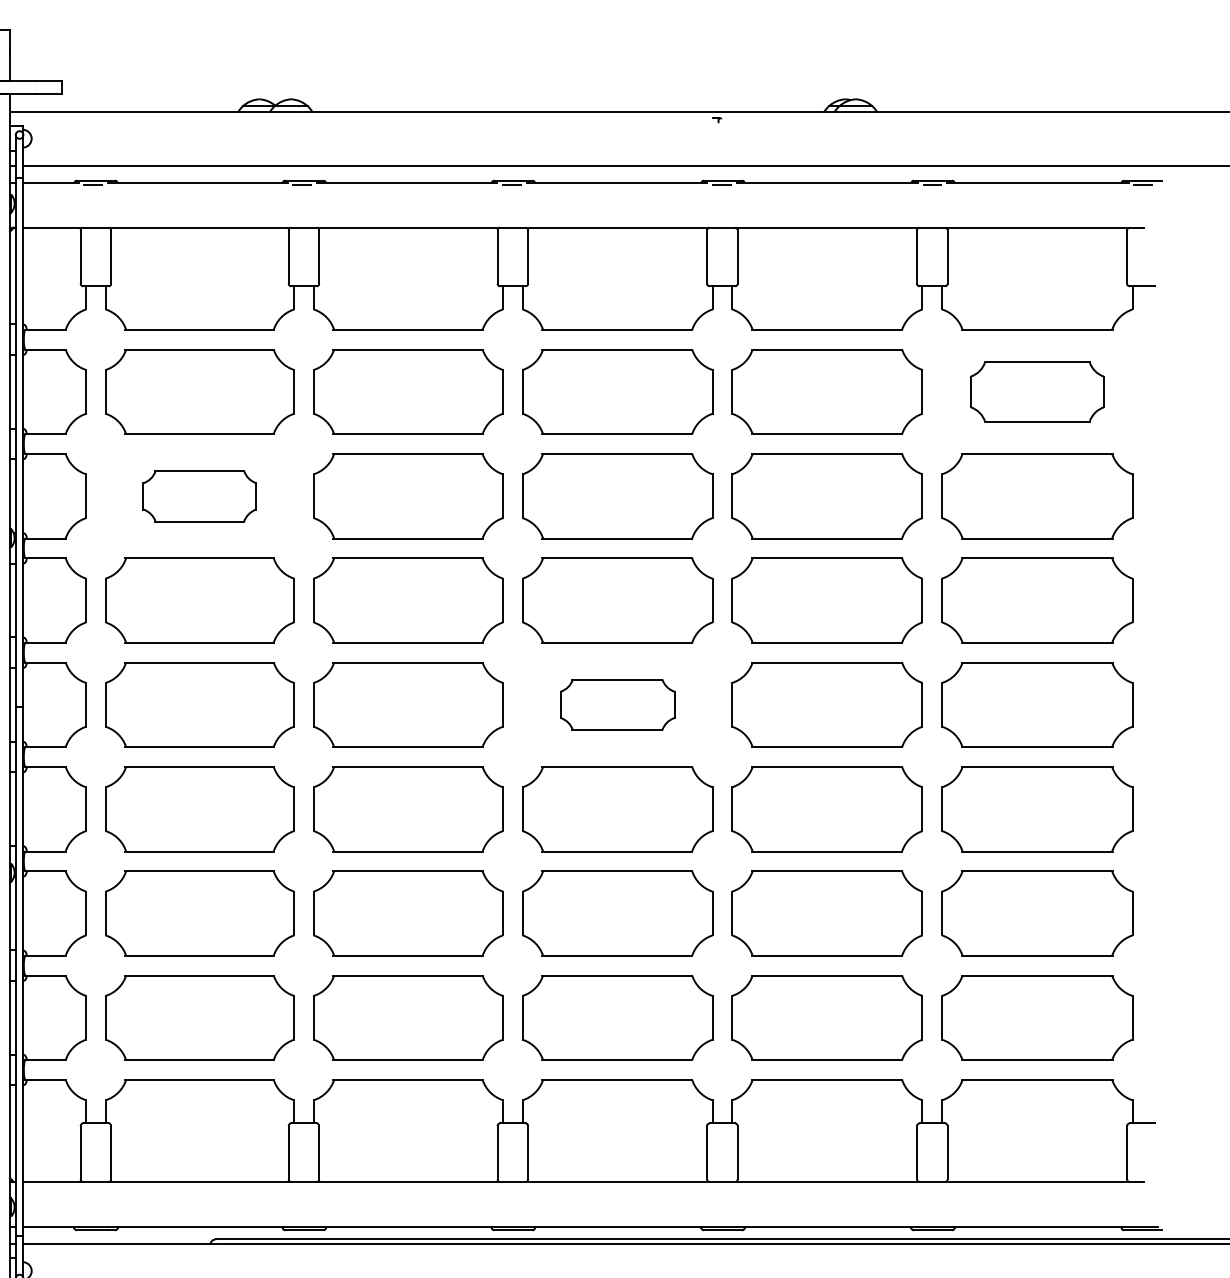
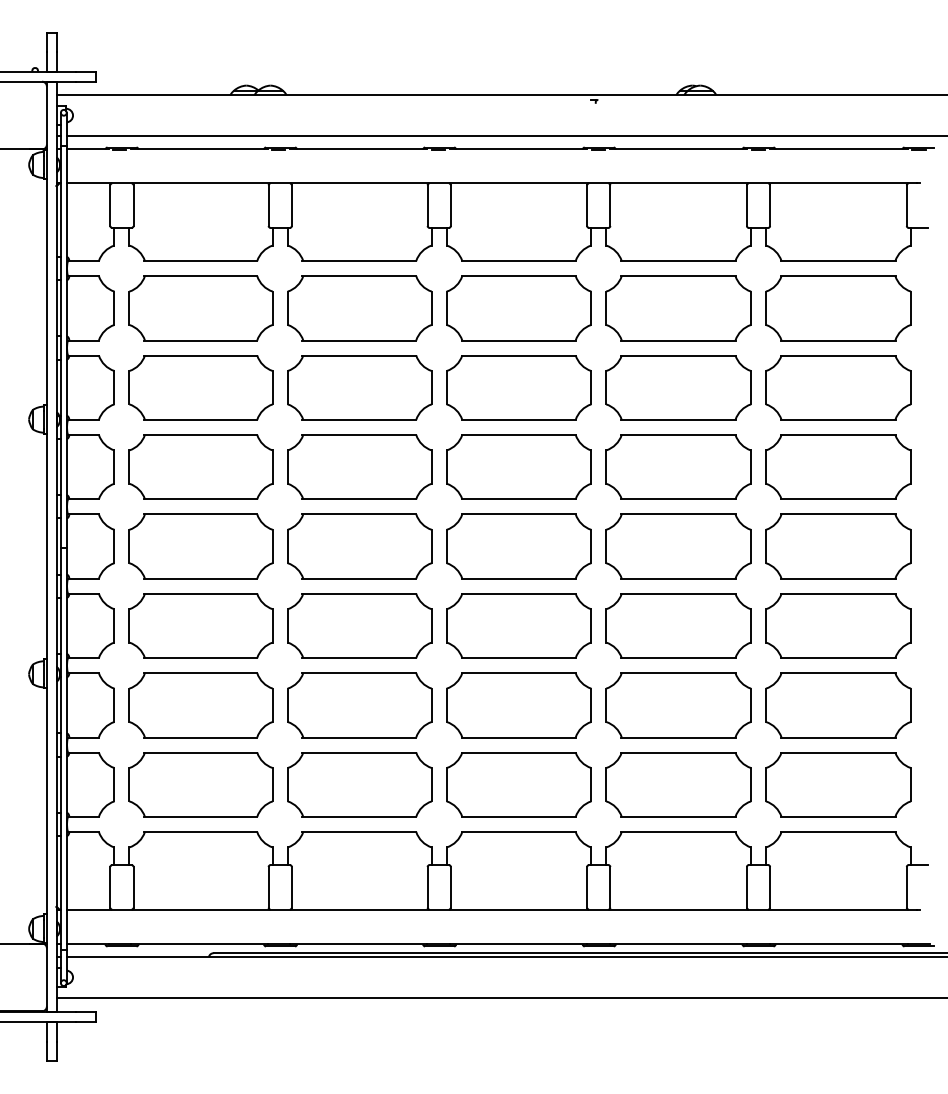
part: (1037, 392) -> (838, 308), size x1.43
part: (199, 495) -> (200, 387), size x1.67
part: (616, 704) -> (518, 546), size x1.67

